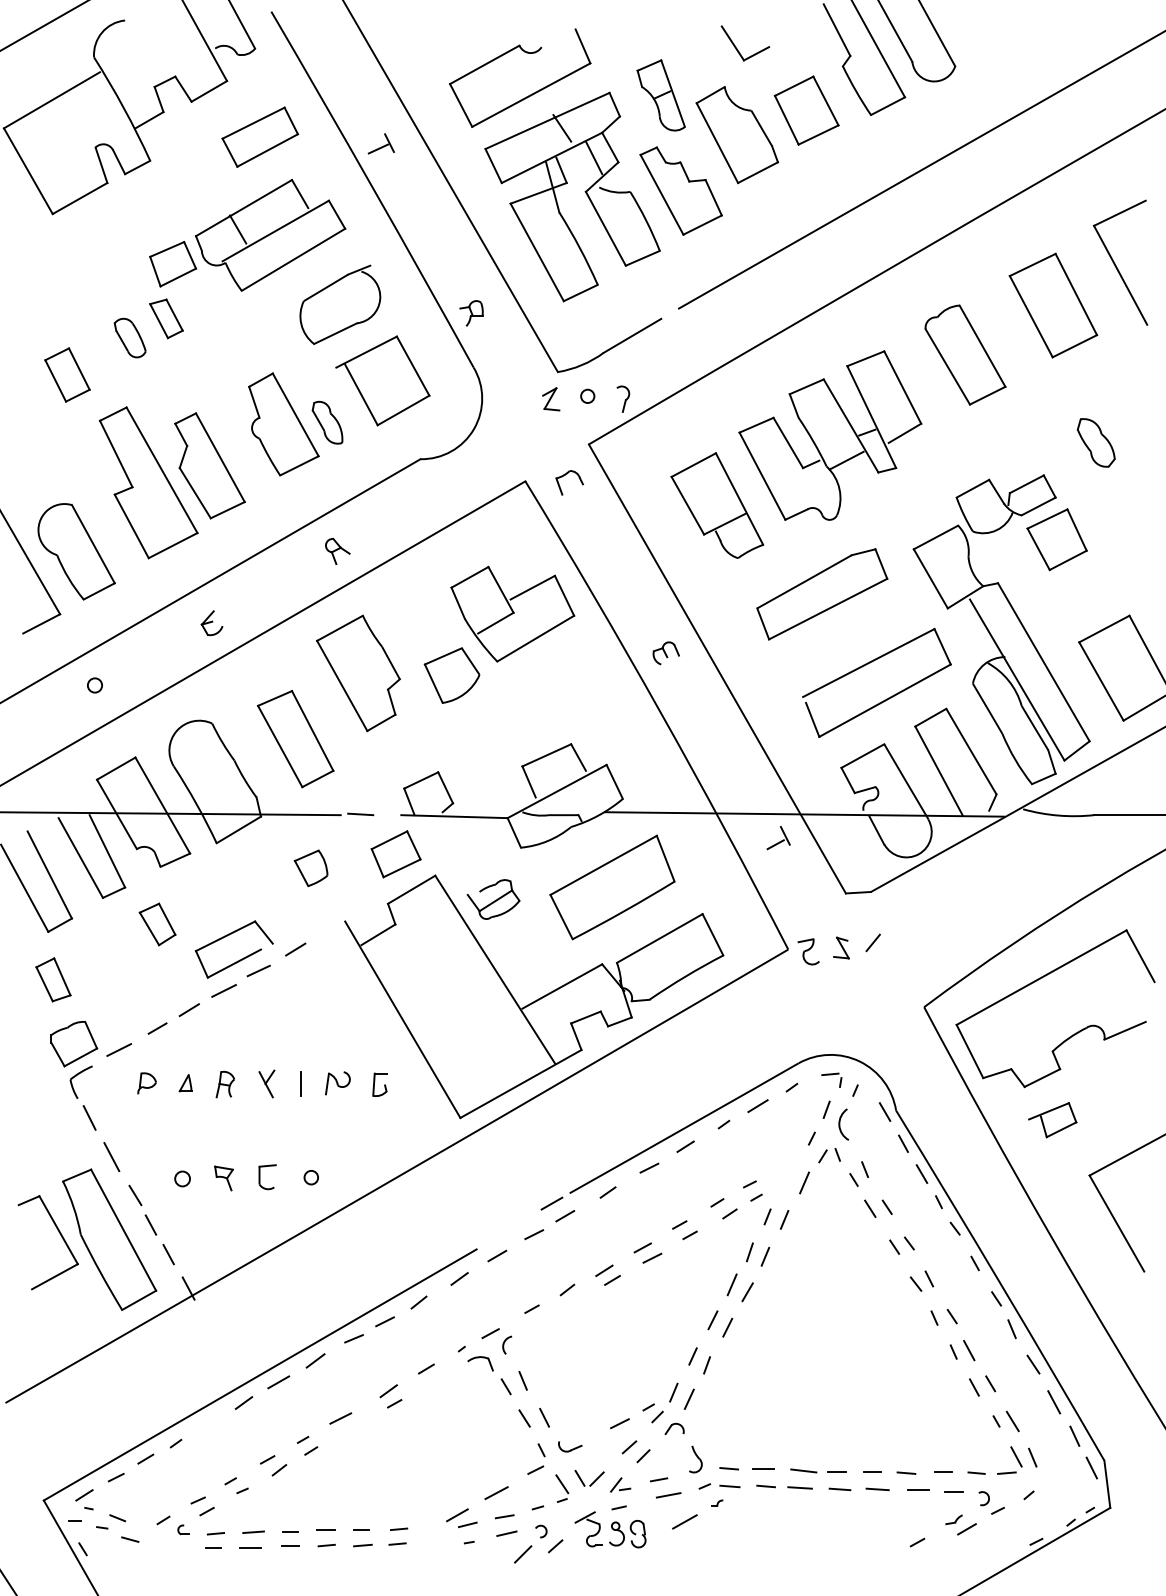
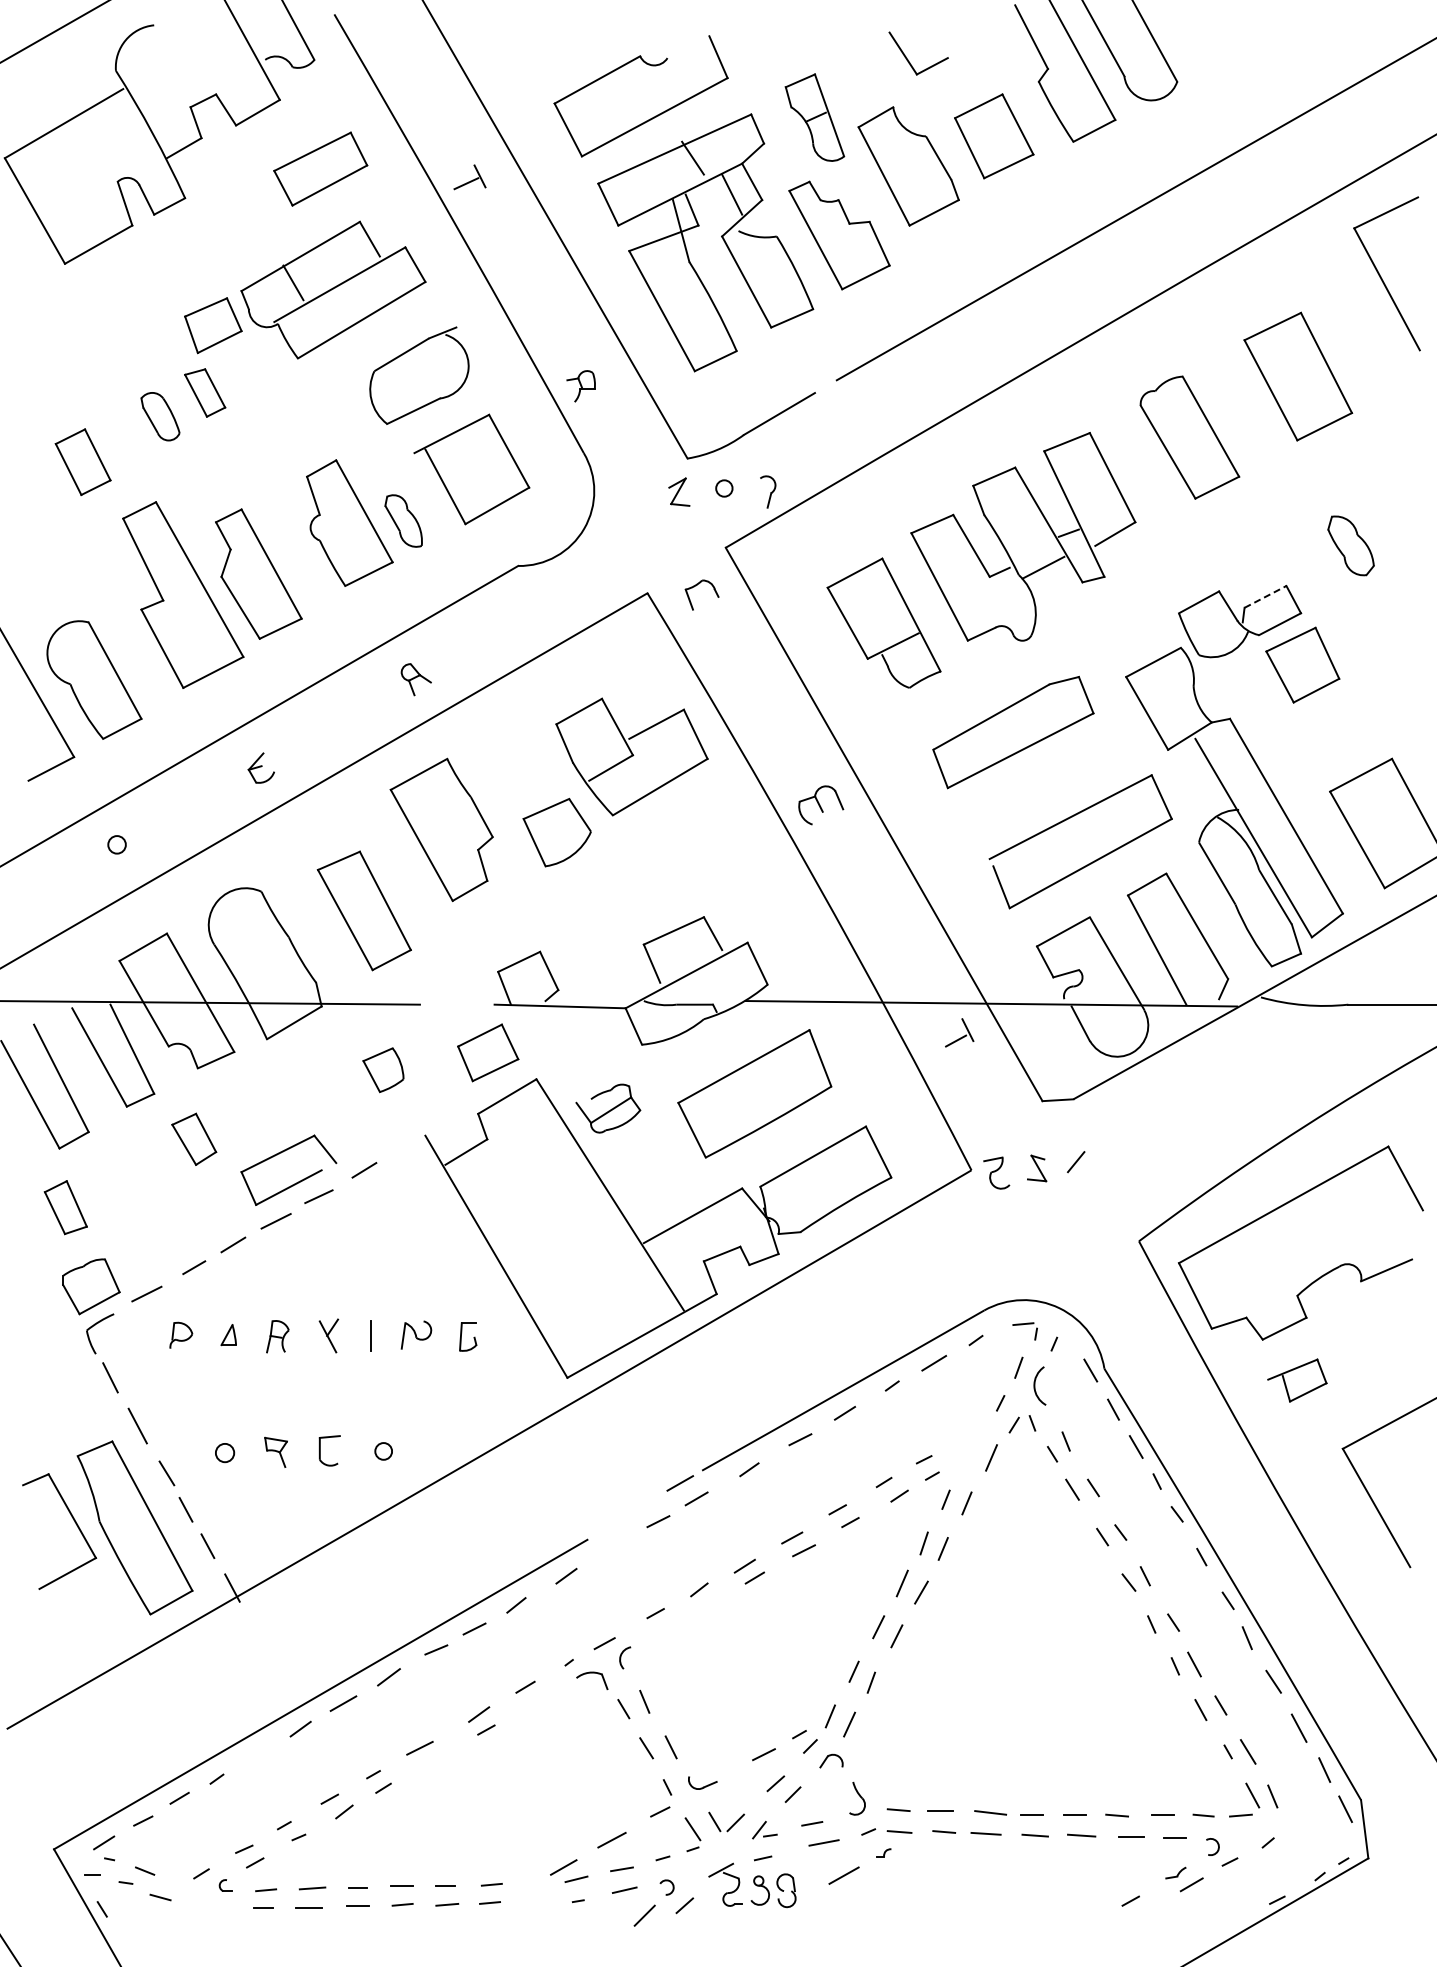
part: (1120, 262) -> (1386, 273), moved
line: (1026, 483) -> (1265, 596), solid -> dashed
part: (665, 652) -> (820, 804), size x1.4
line: (360, 814) -> (444, 1003), removed
line: (496, 1255) -> (612, 1547), removed

